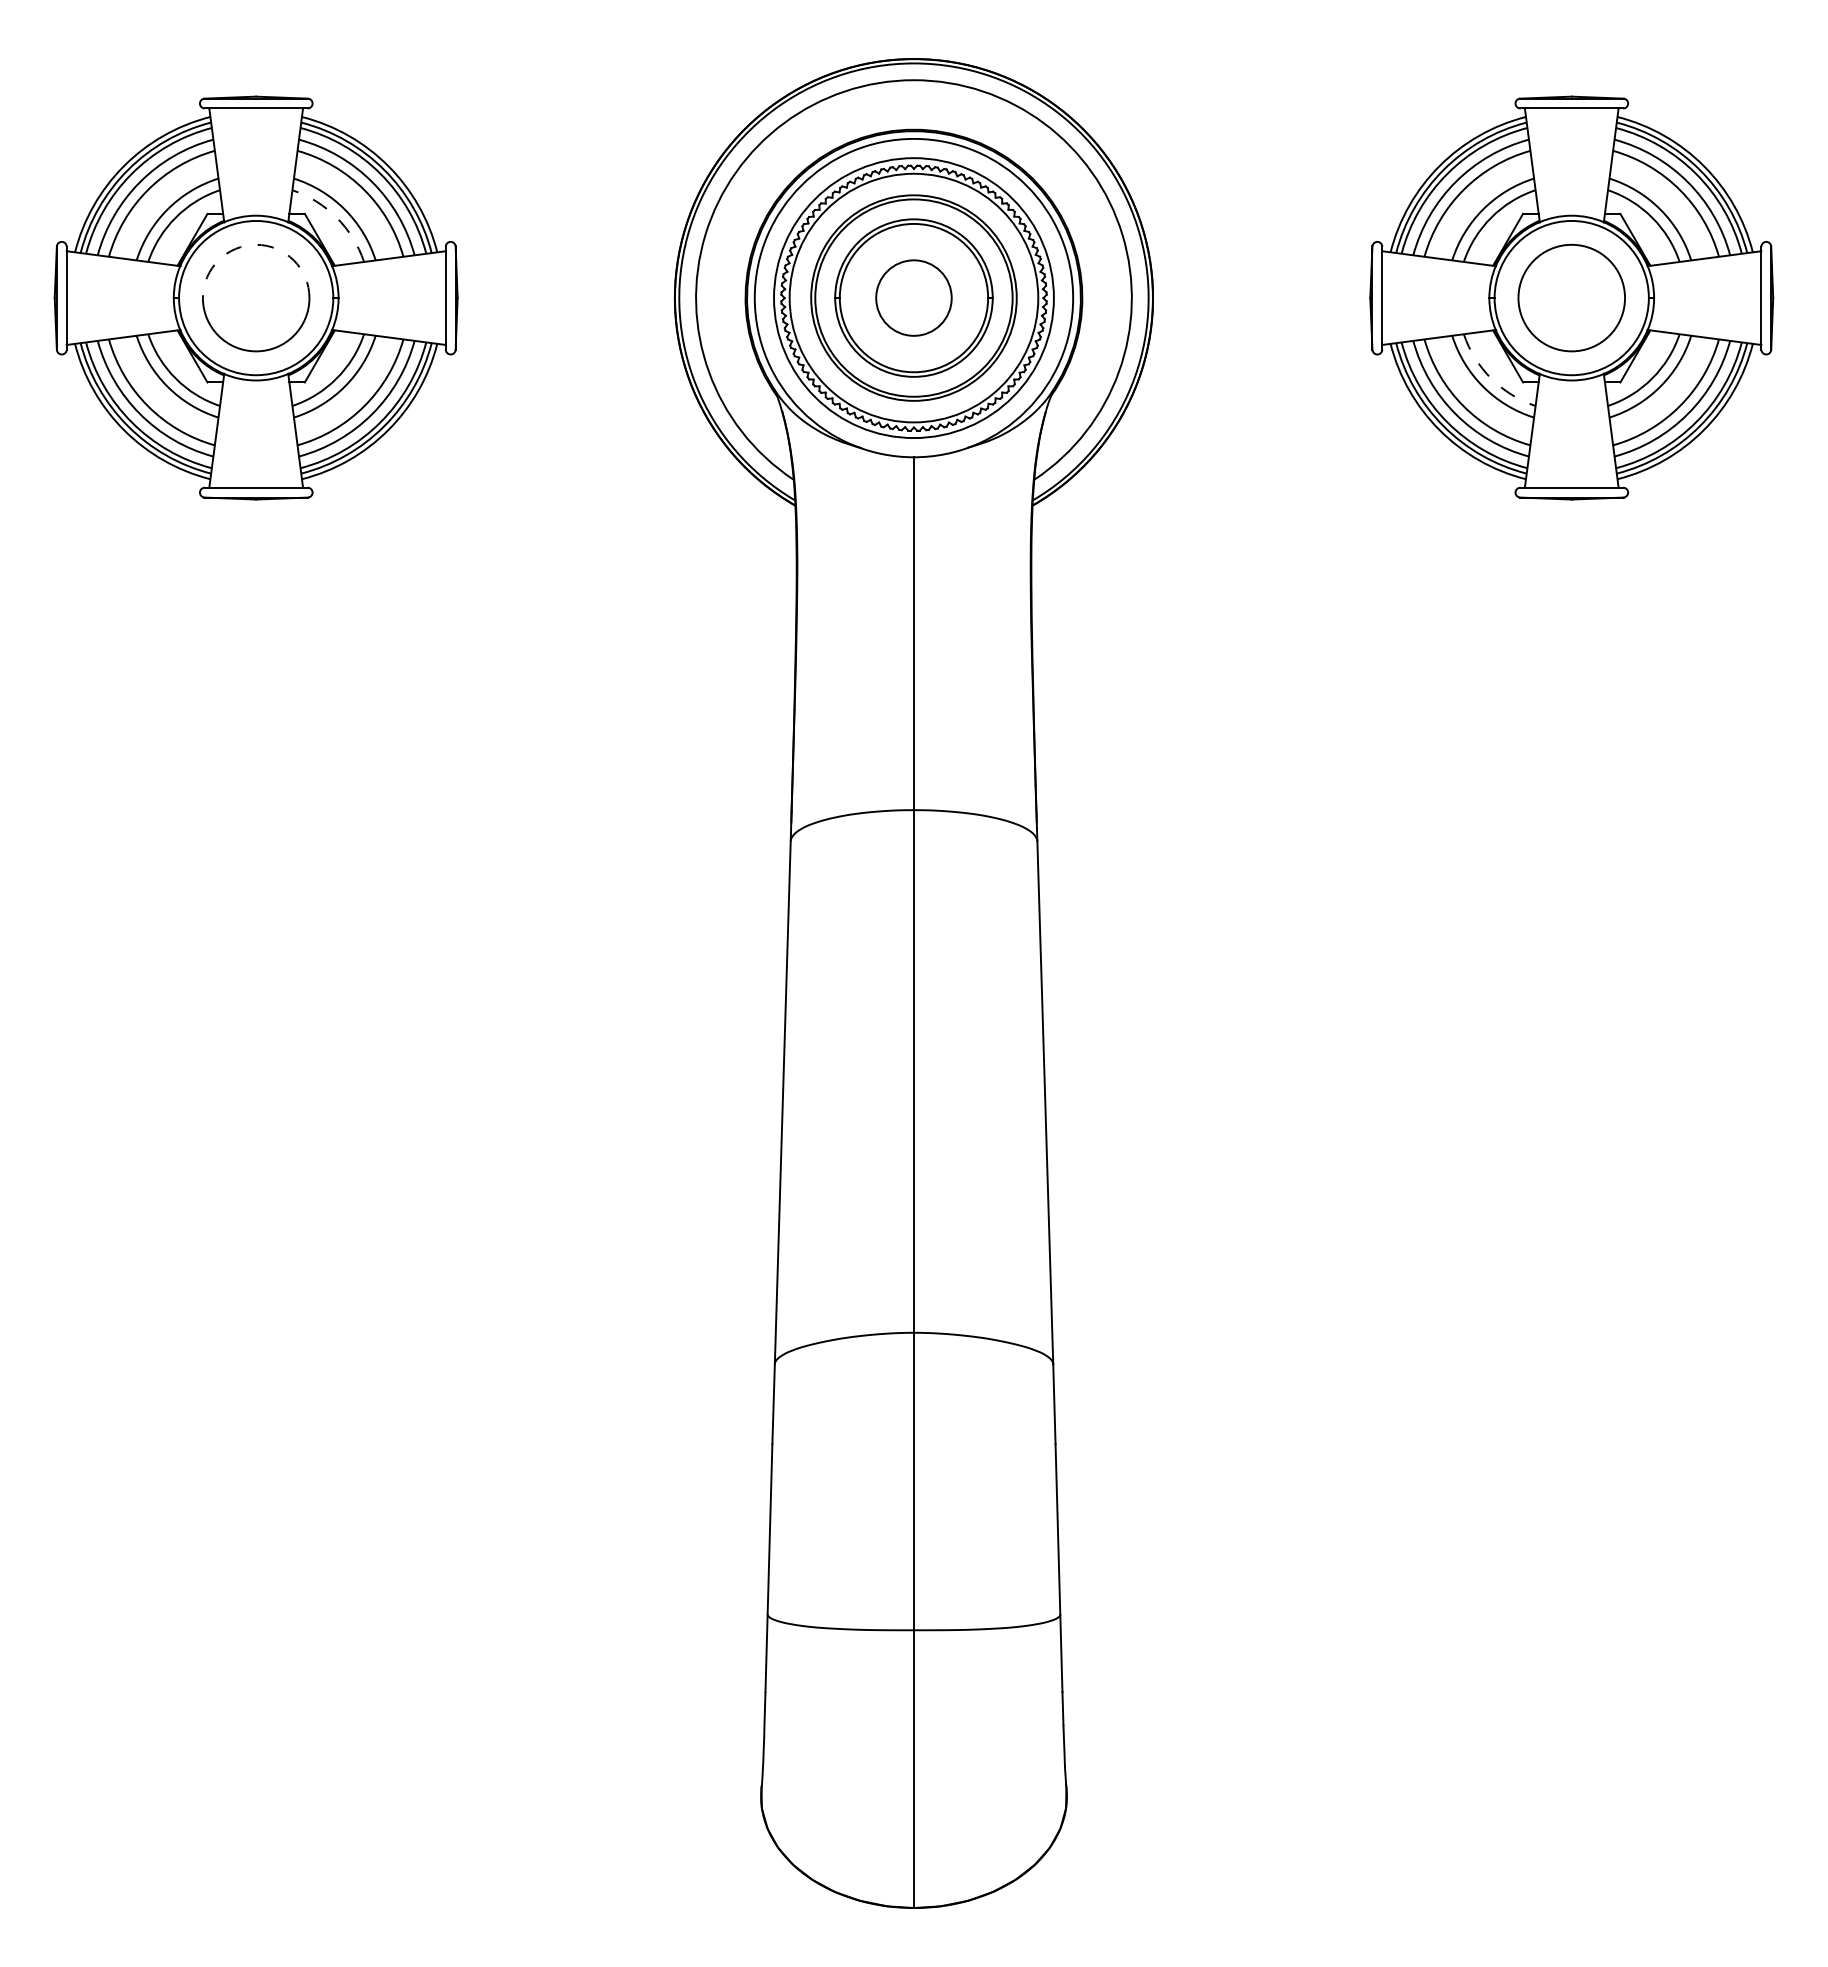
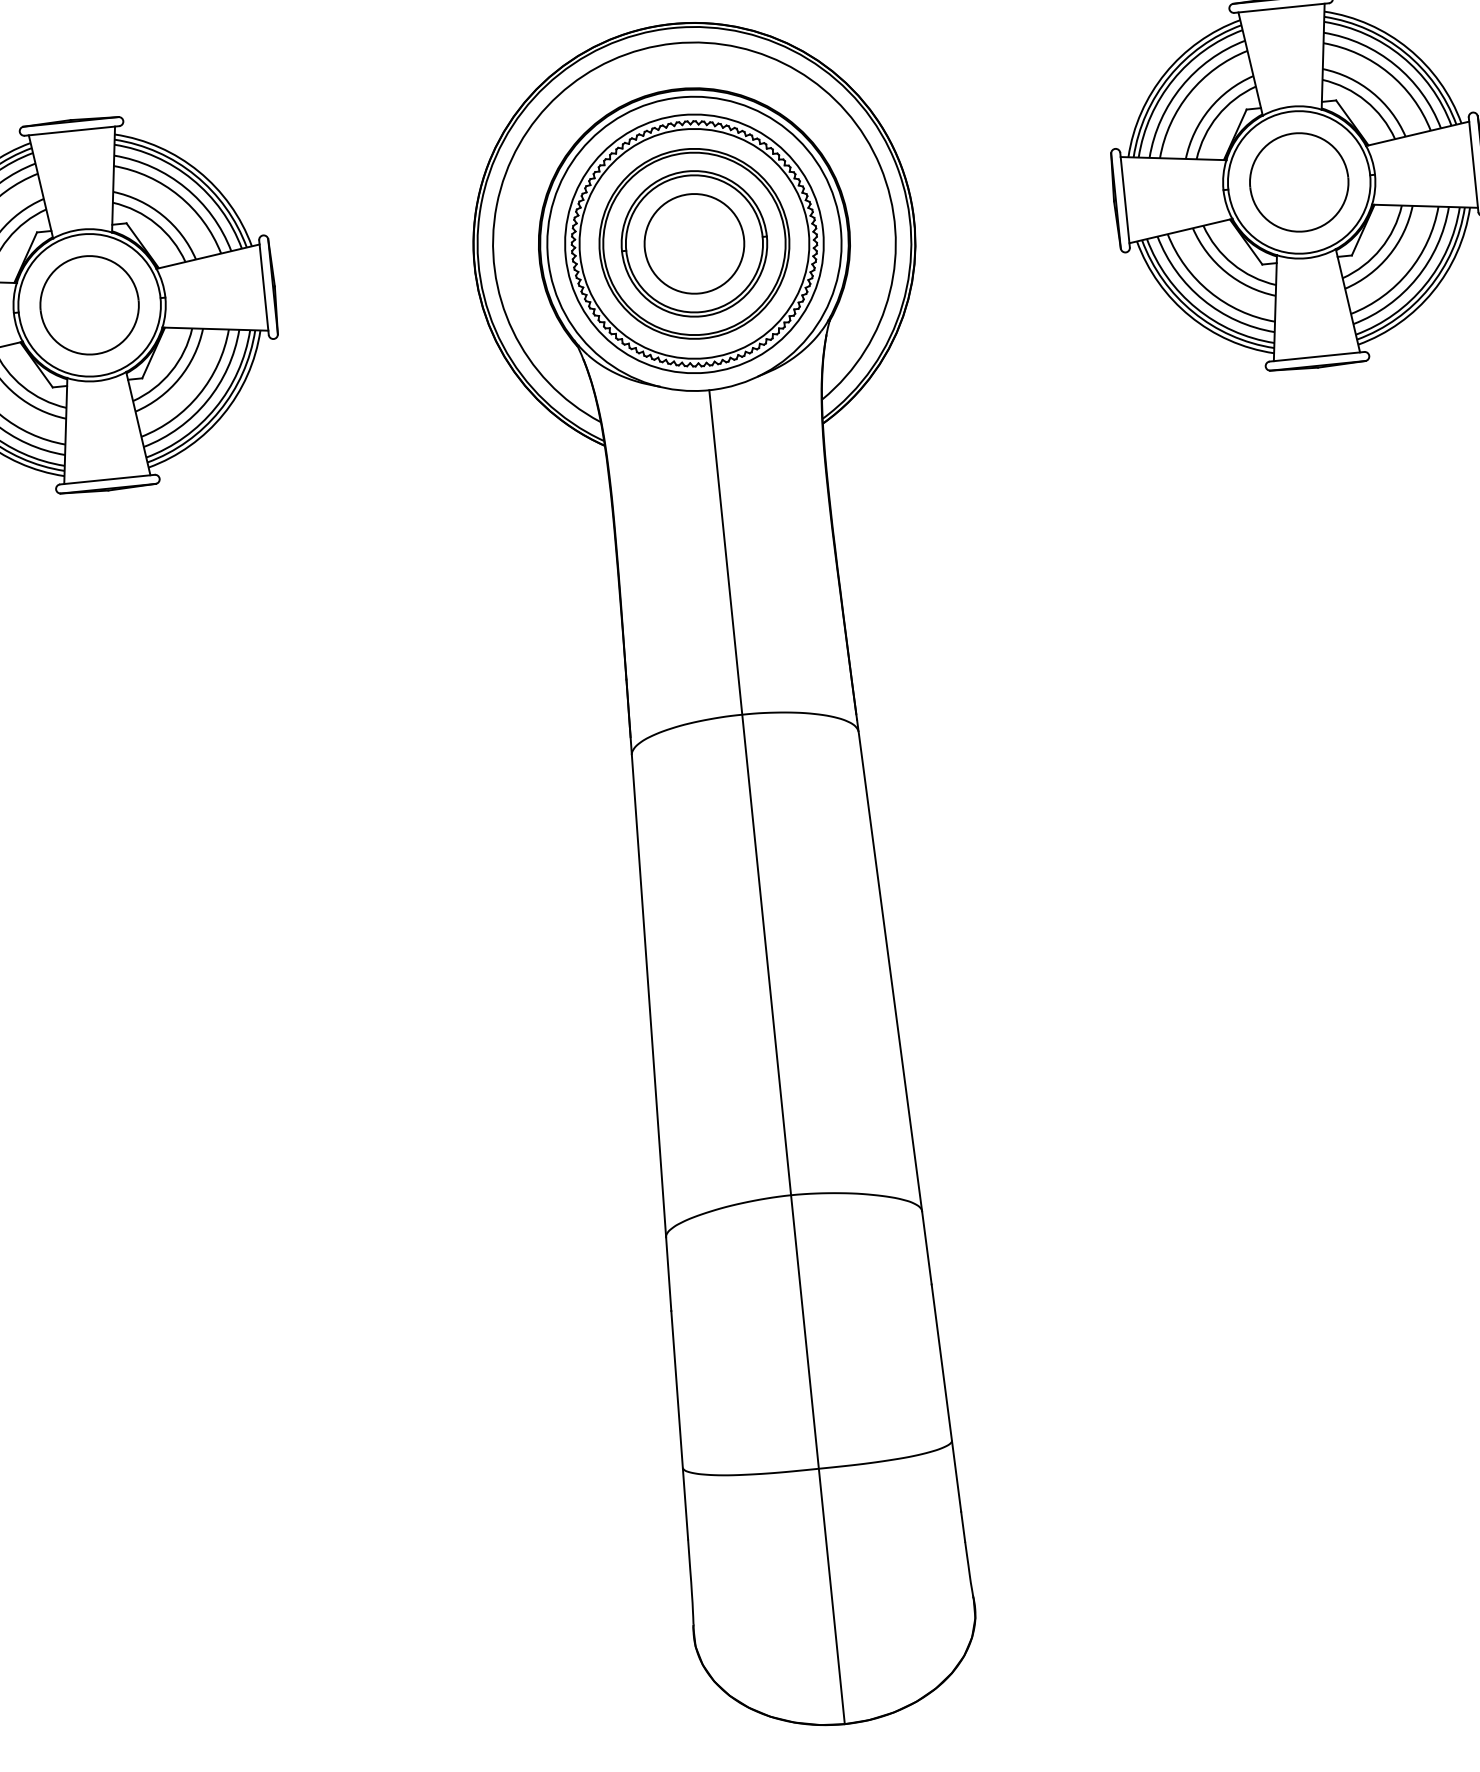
arc: (336, 217) -> (155, 223), dashed -> solid
arc: (256, 244) -> (84, 256), dashed -> solid
circle: (913, 298) -> (694, 244), size x1.43
arc: (1491, 378) -> (1232, 263), dashed -> solid

